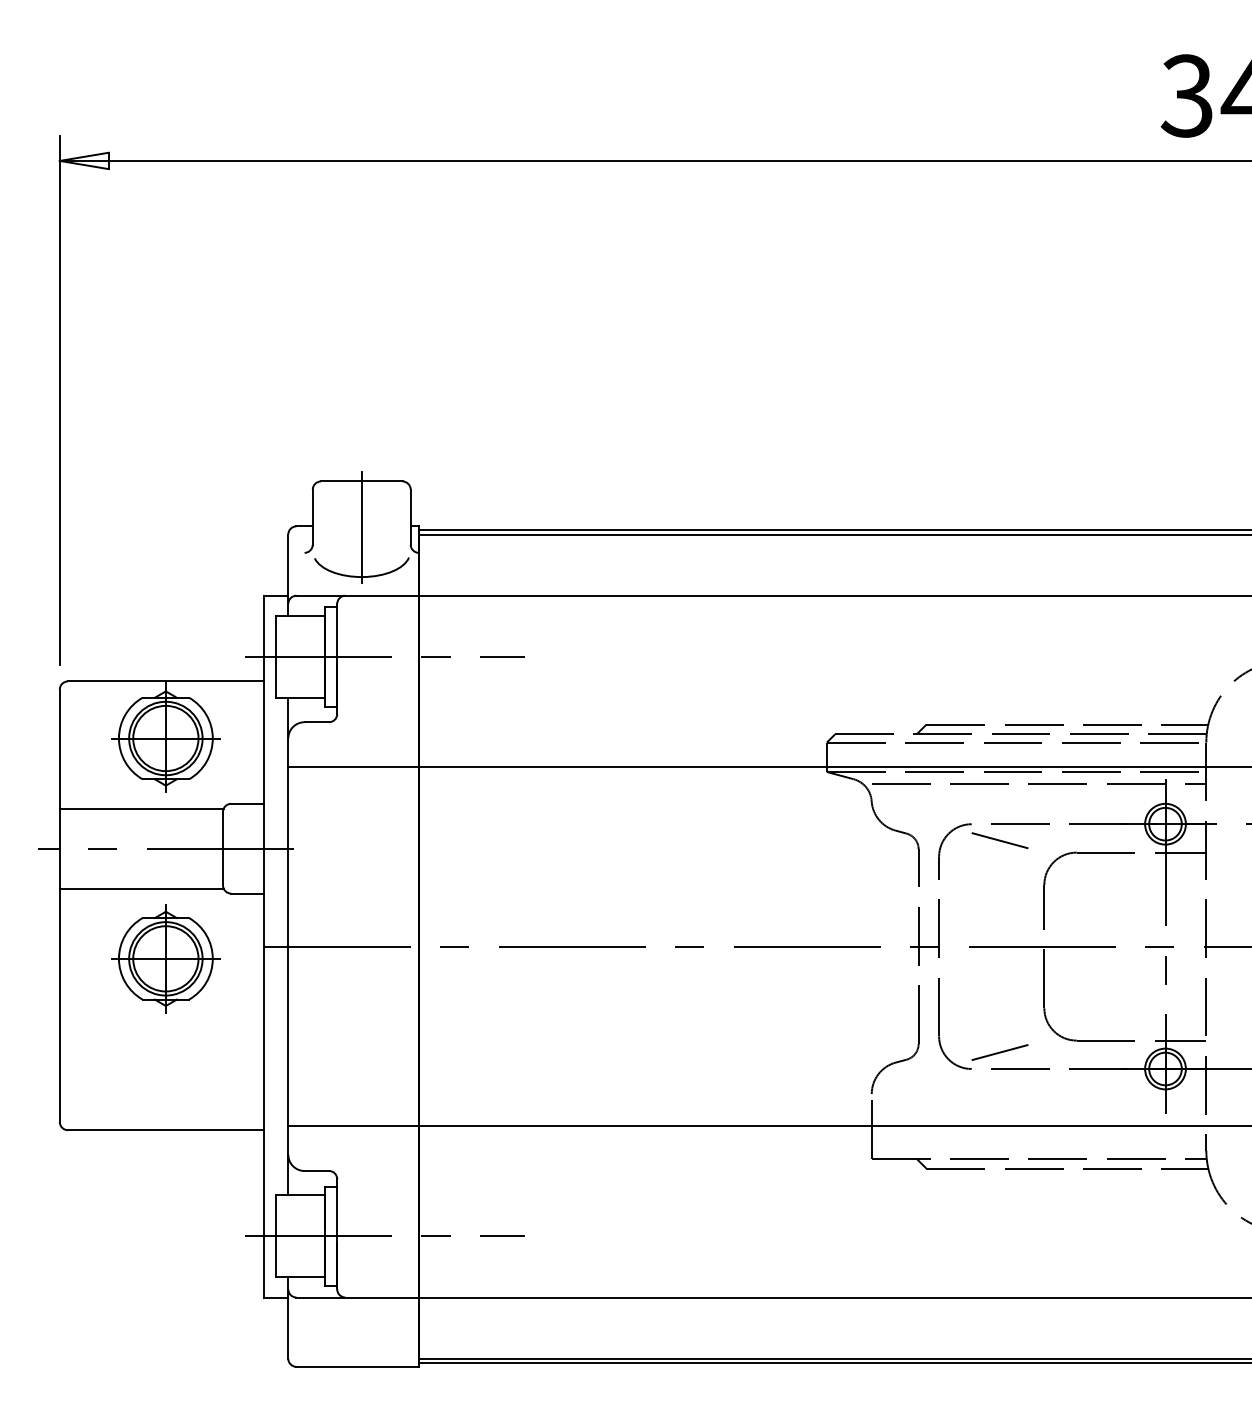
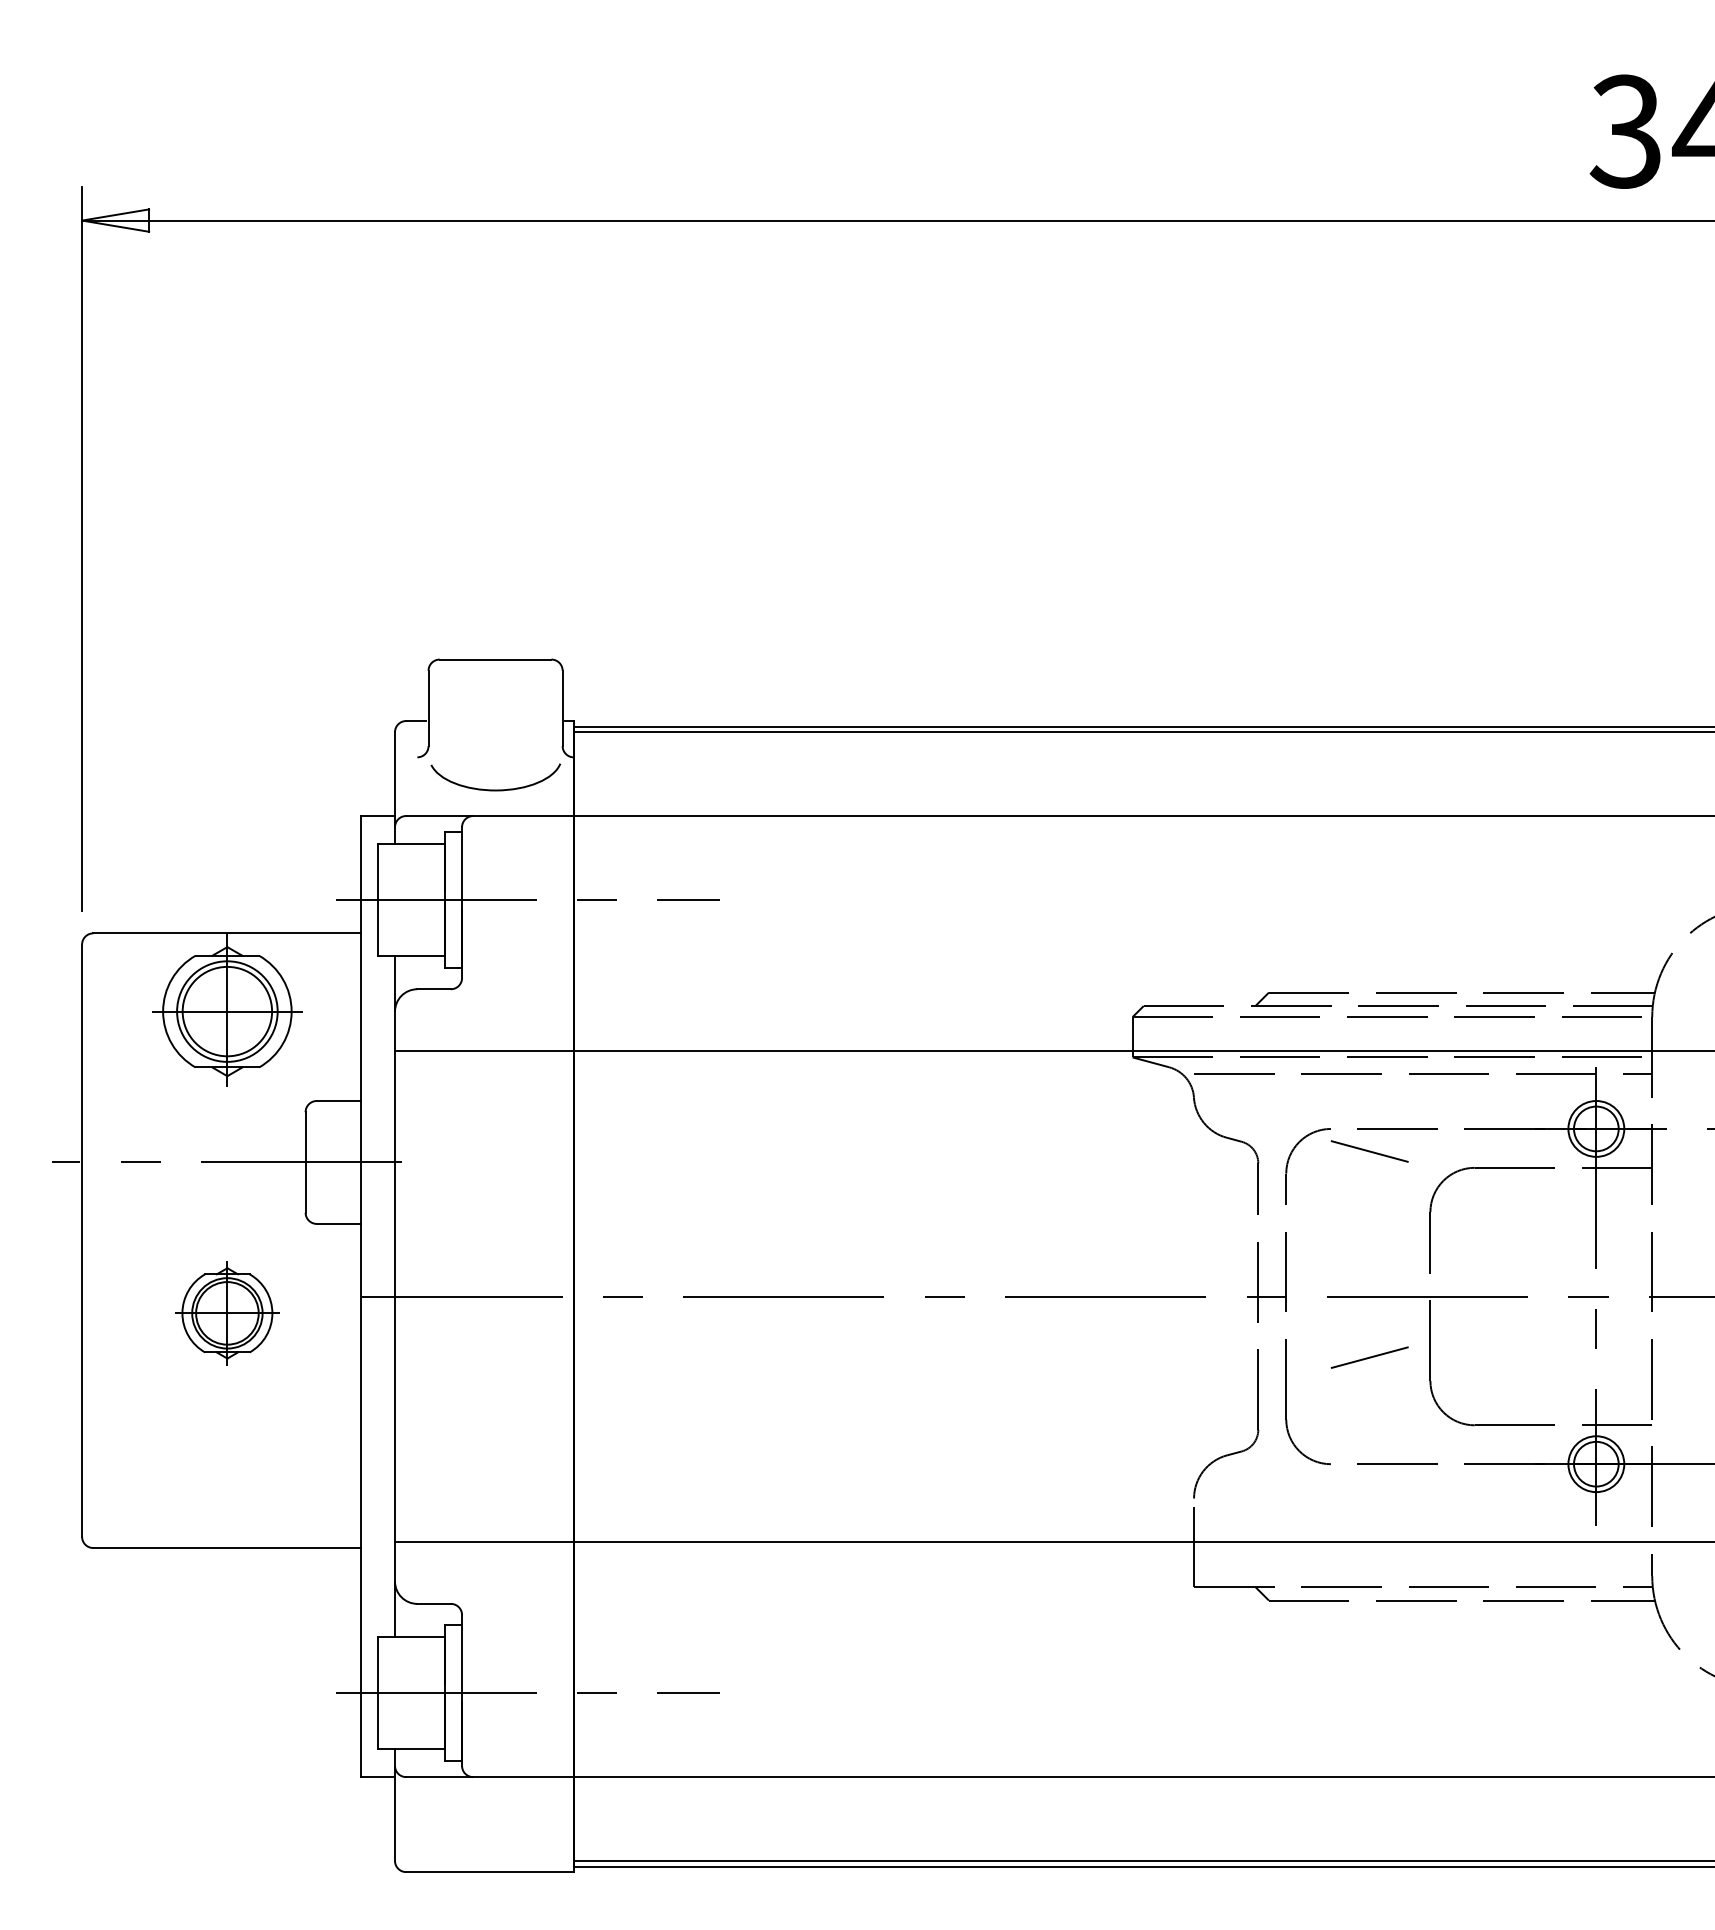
line: (361, 526) -> (495, 721), removed
line: (141, 808) -> (194, 1107), removed
line: (141, 888) -> (194, 1217), removed
part: (165, 958) -> (227, 1313), size x0.7
line: (999, 1052) -> (1369, 1357), moved

